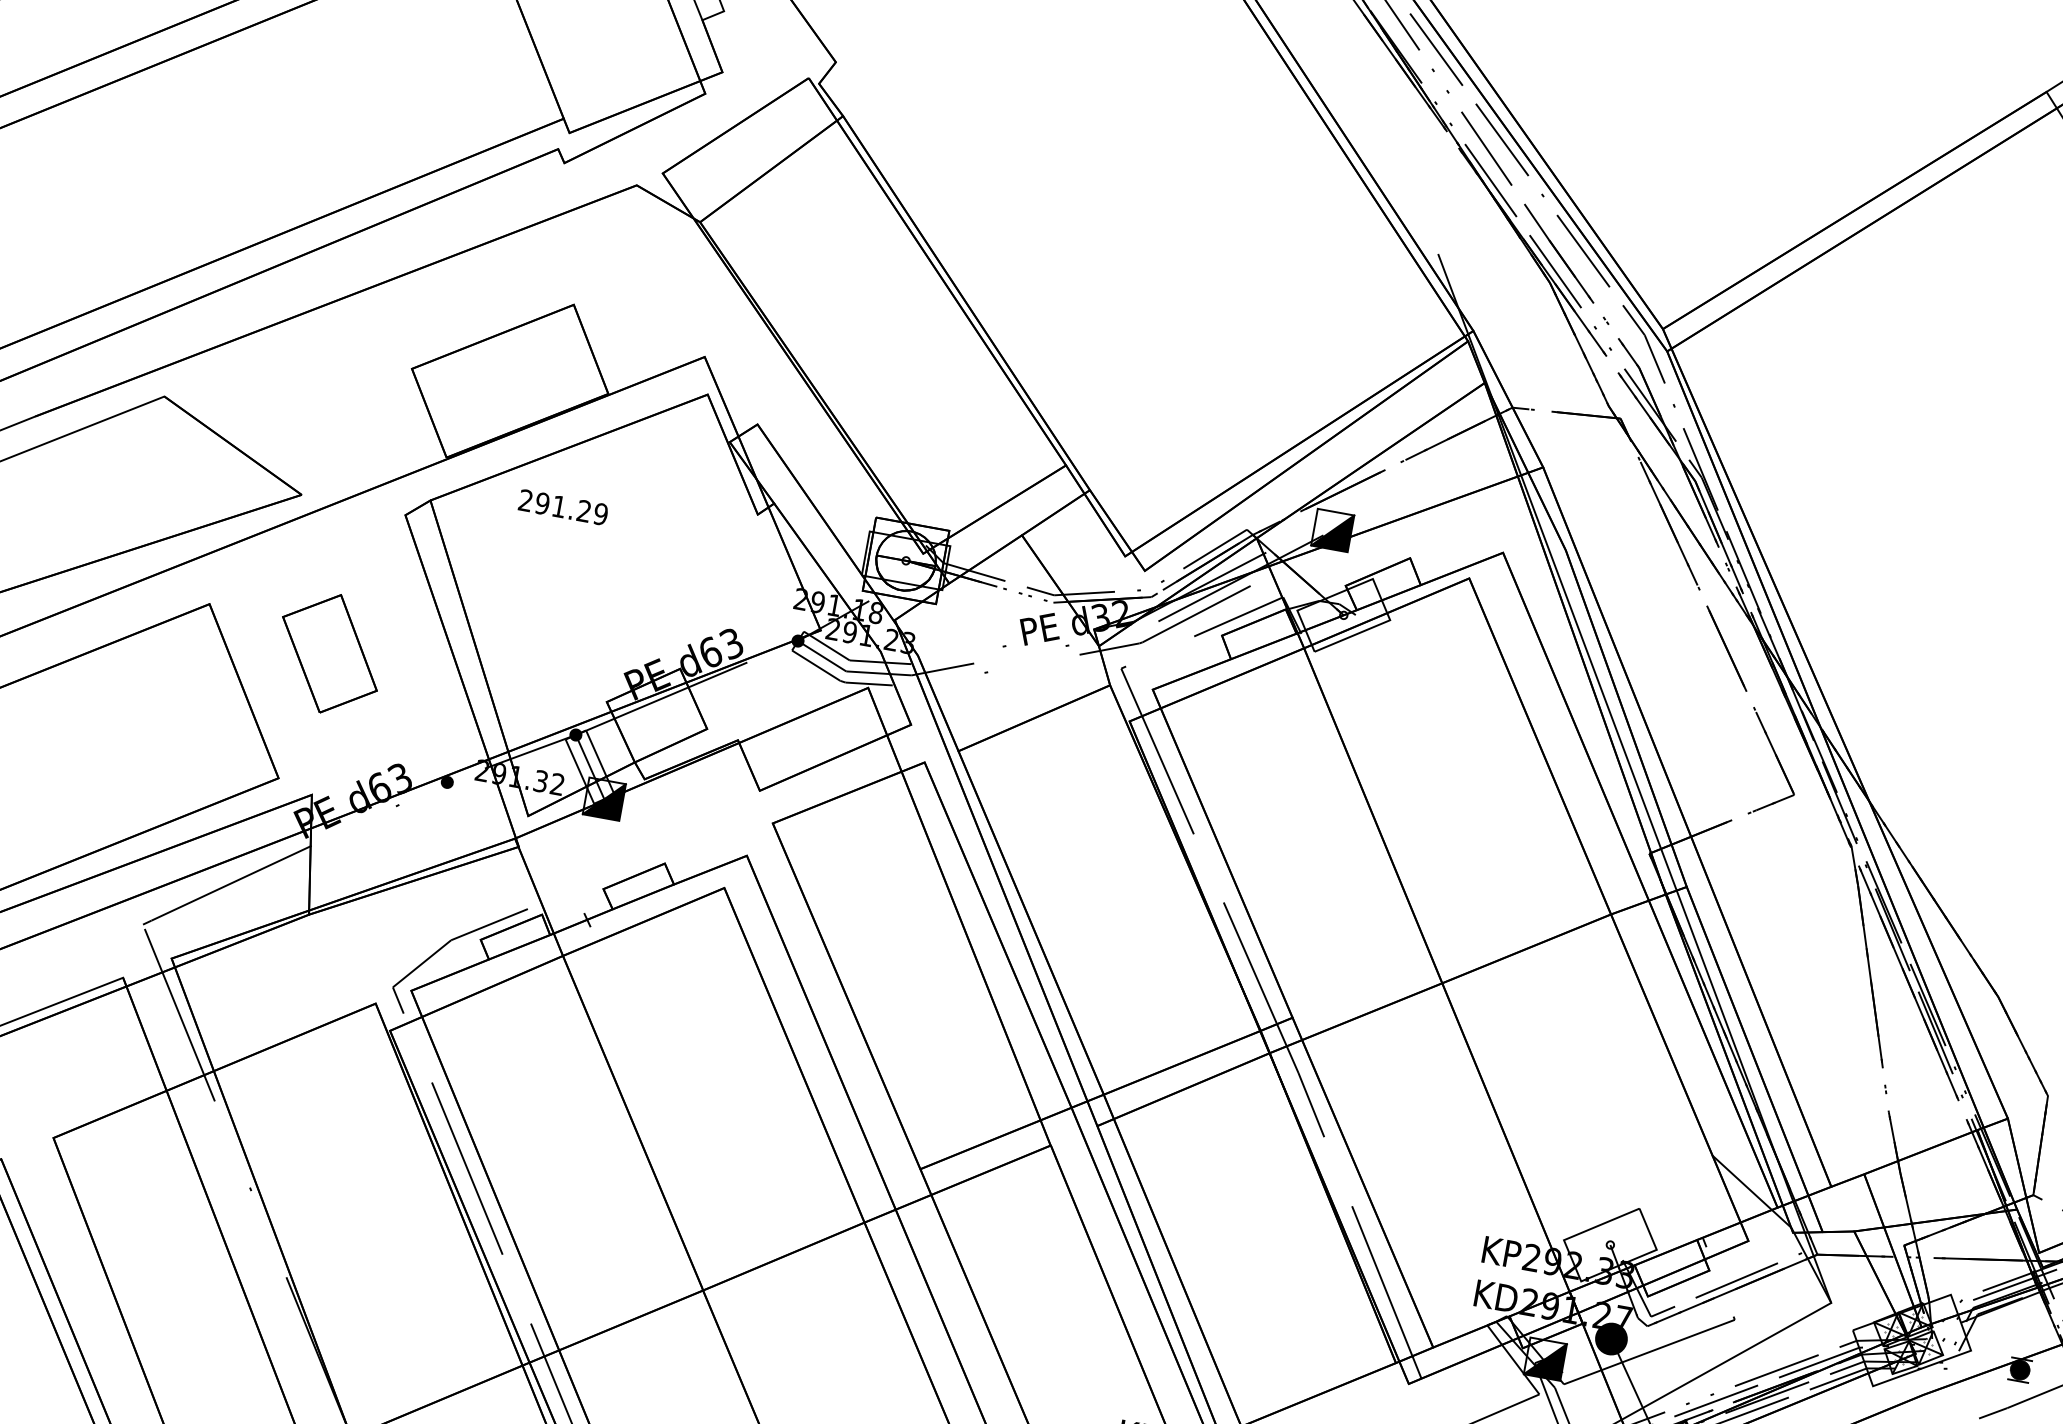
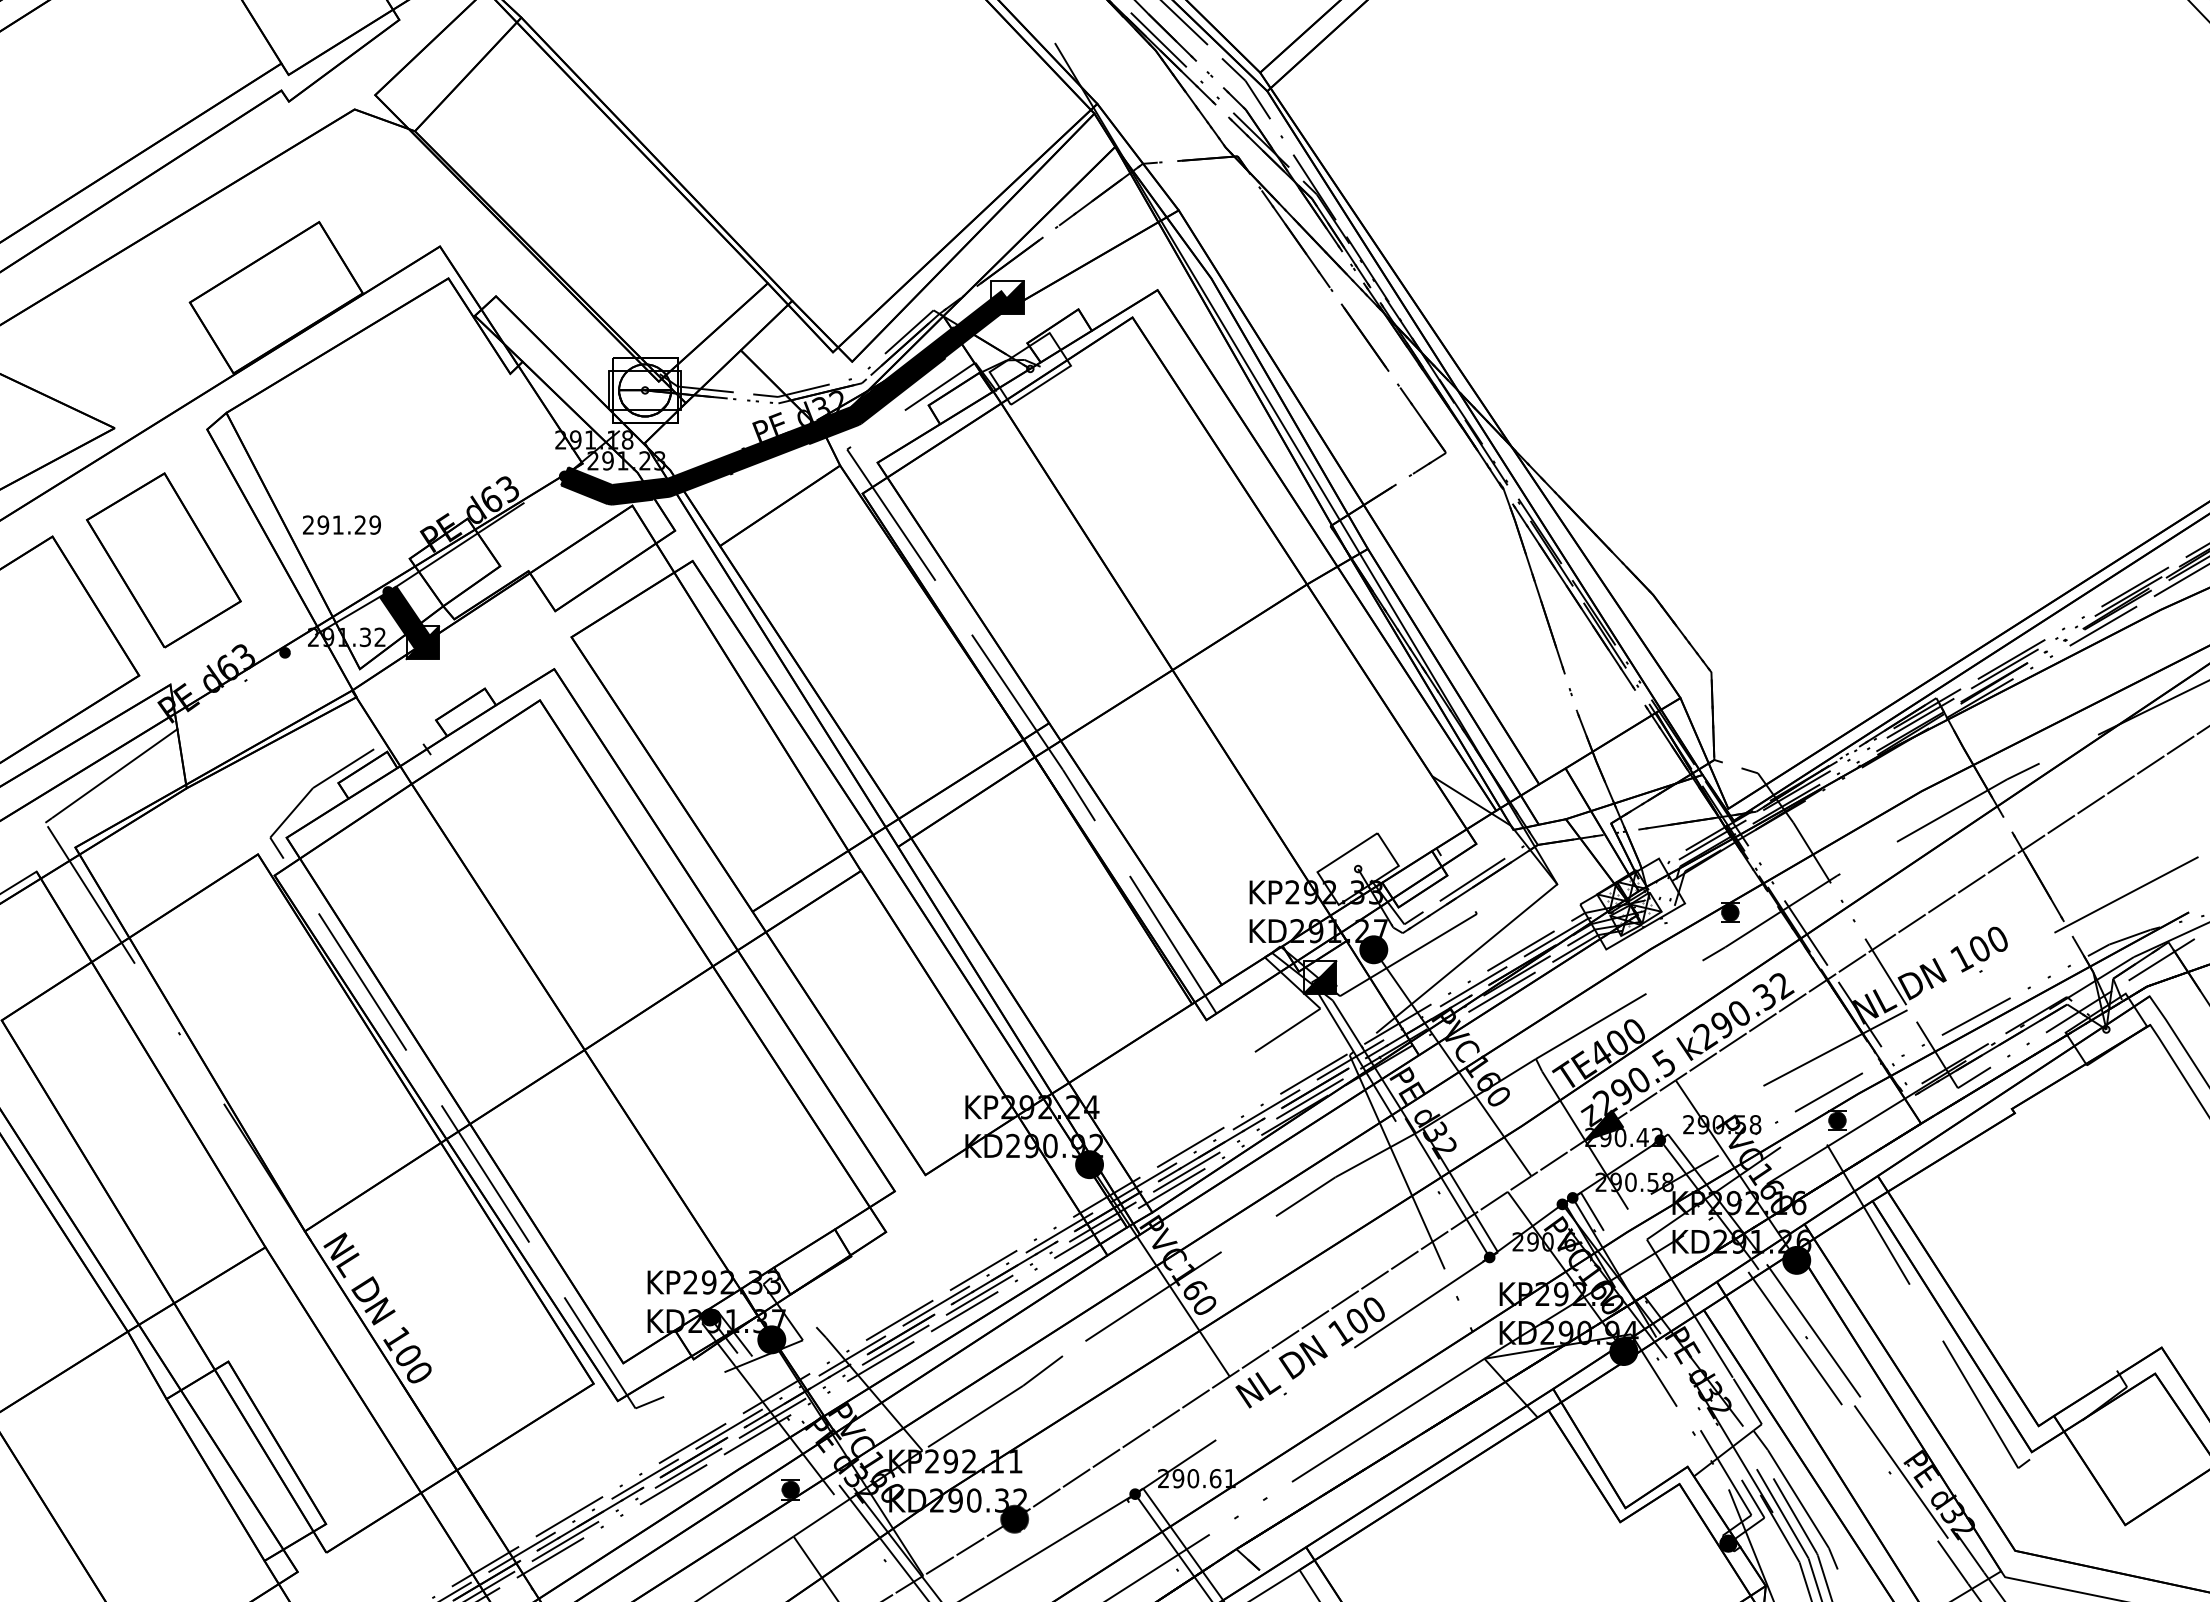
text: (563, 506) -> (341, 524), moved
fill: (1064, 596) -> (787, 396), added
part: (329, 653) -> (163, 560), size x1.67
fill: (590, 767) -> (405, 617), added

